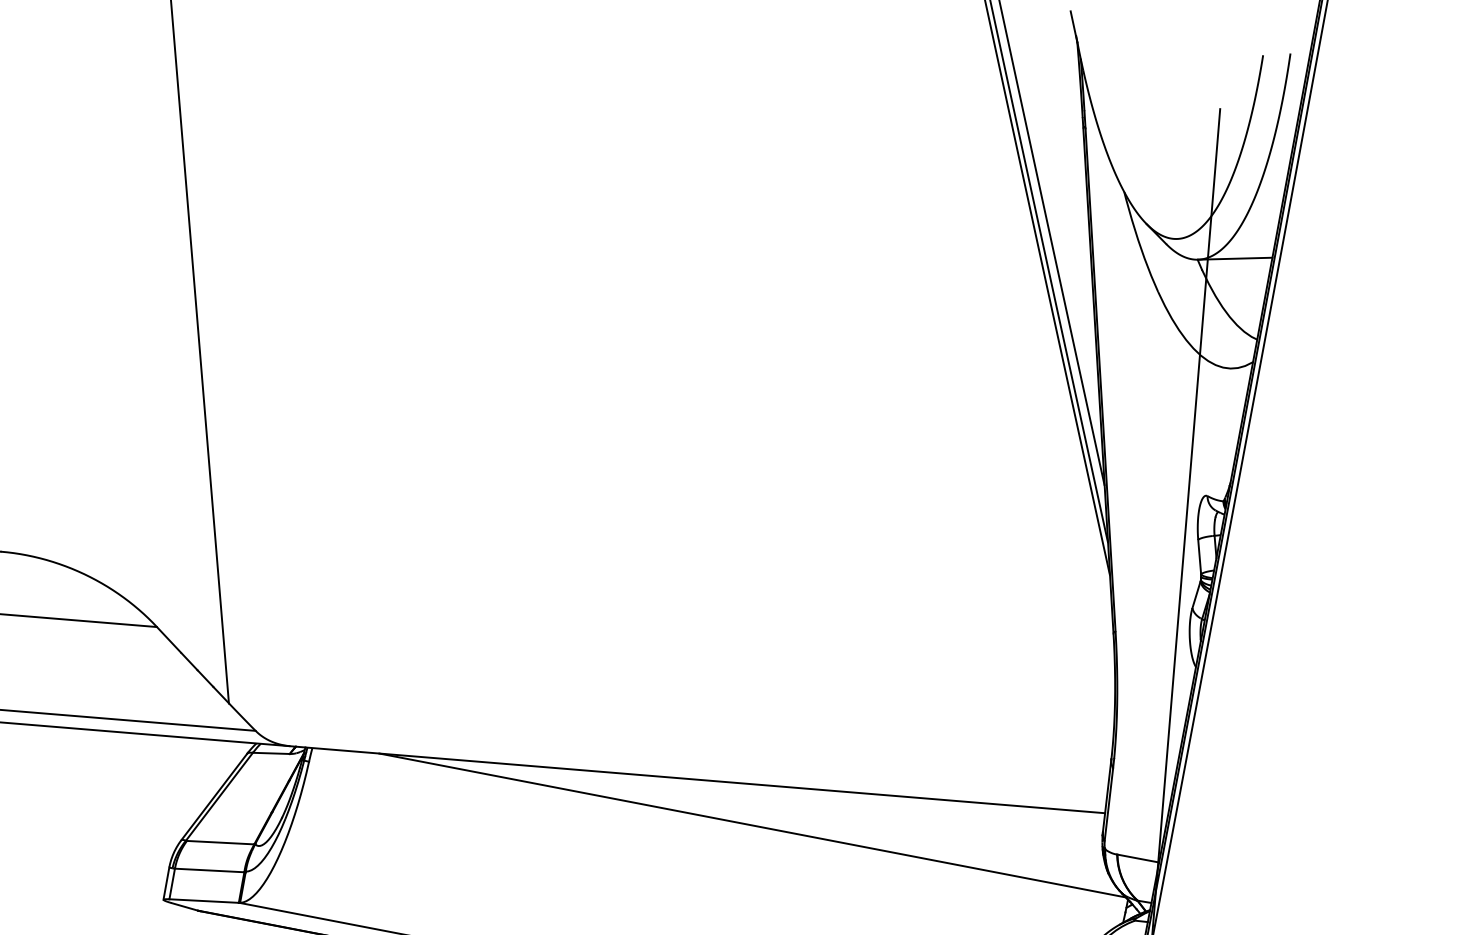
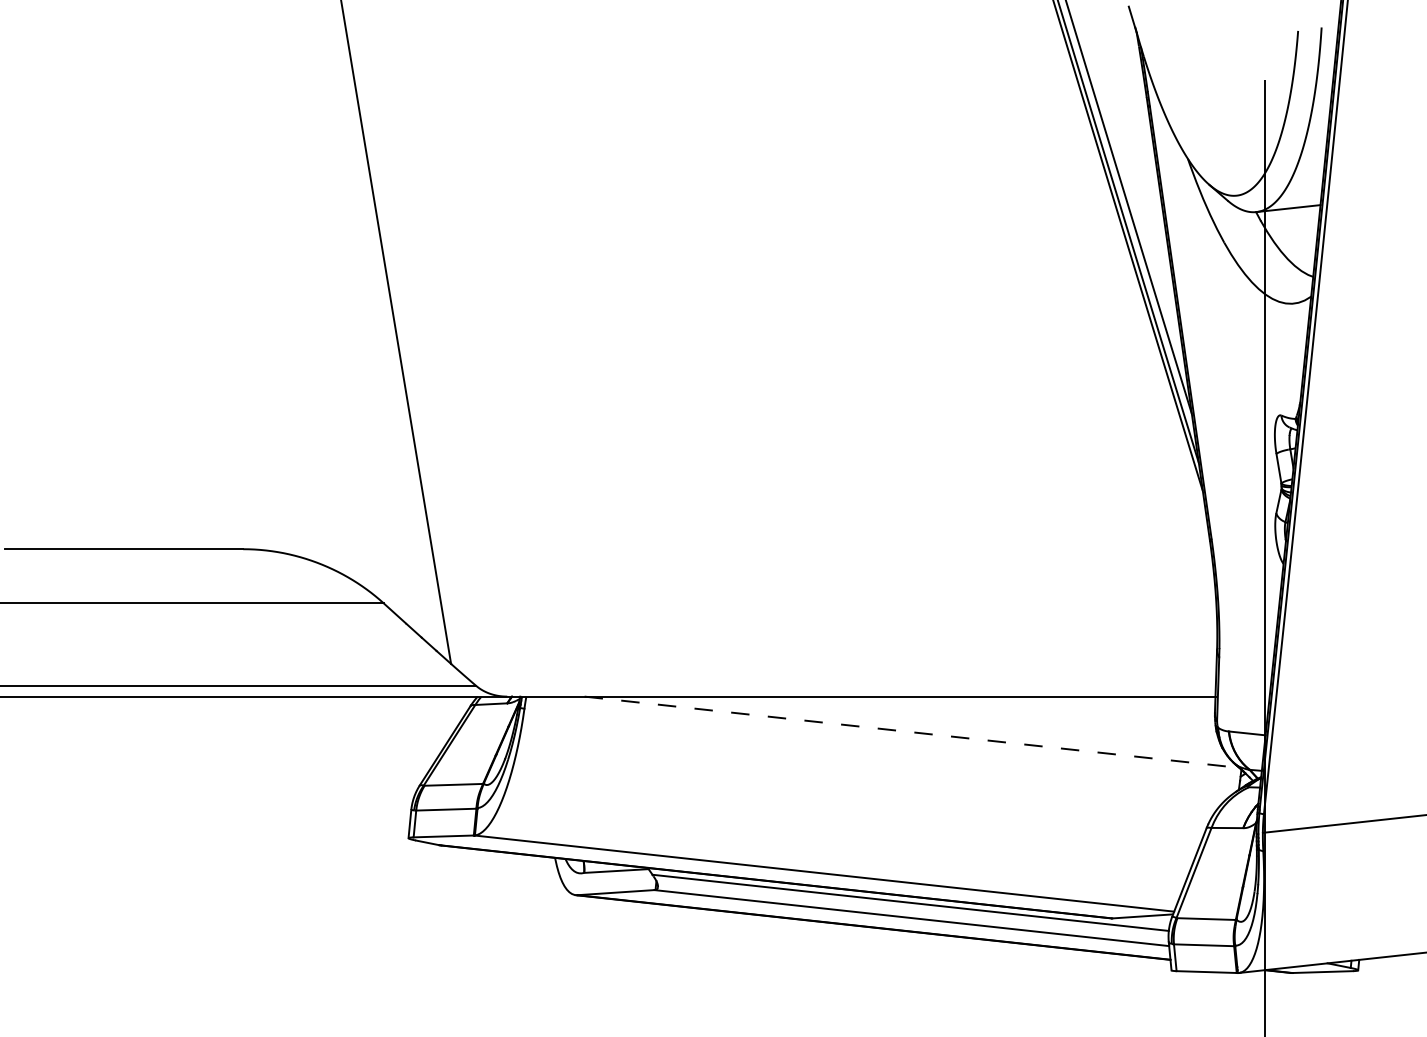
line: (753, 825) -> (912, 732), solid -> dashed

